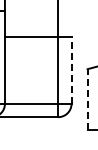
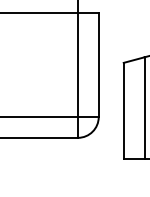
line: (71, 70) -> (98, 64), dashed -> solid
line: (87, 99) -> (123, 110), dashed -> solid

